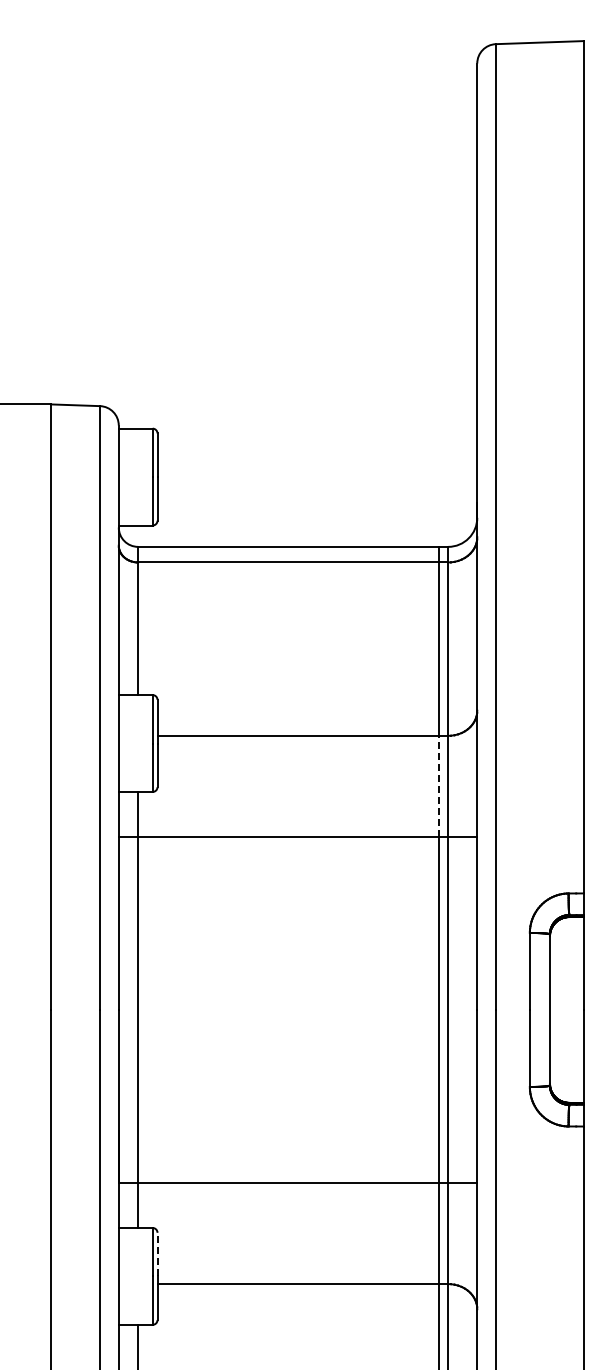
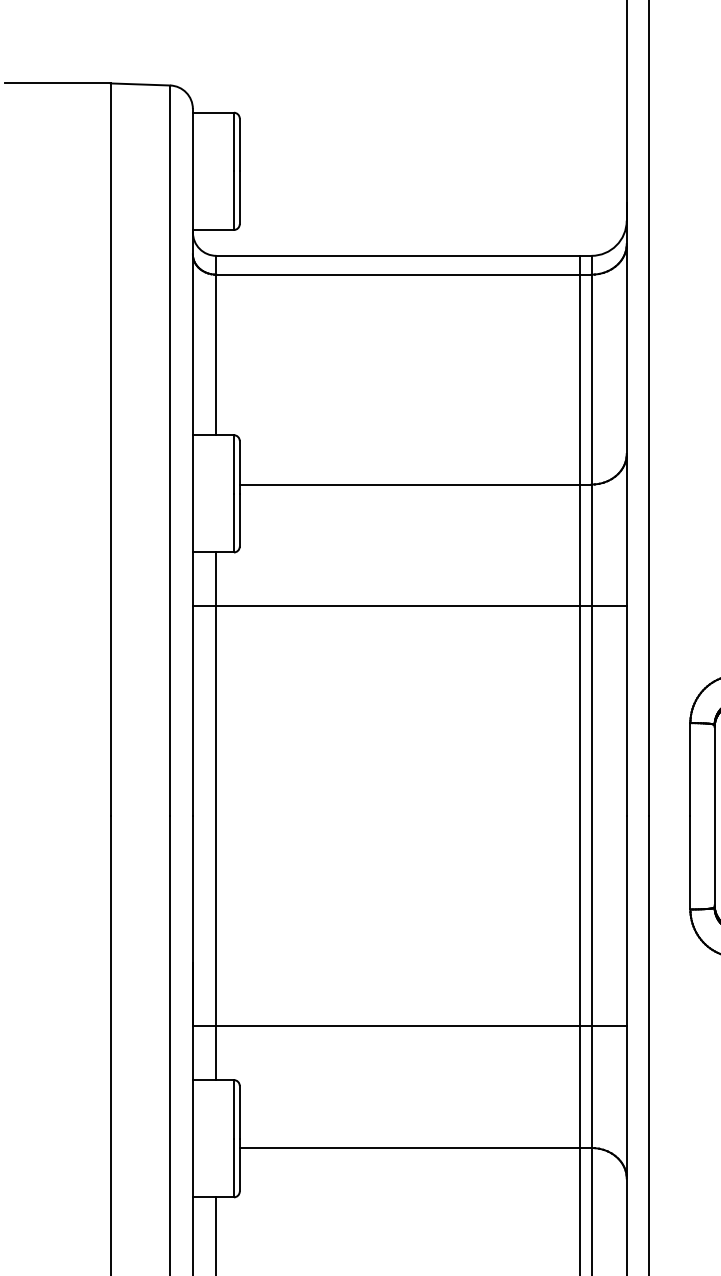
line: (438, 785) -> (579, 544), dashed -> solid
line: (157, 1254) -> (239, 1112), dashed -> solid

